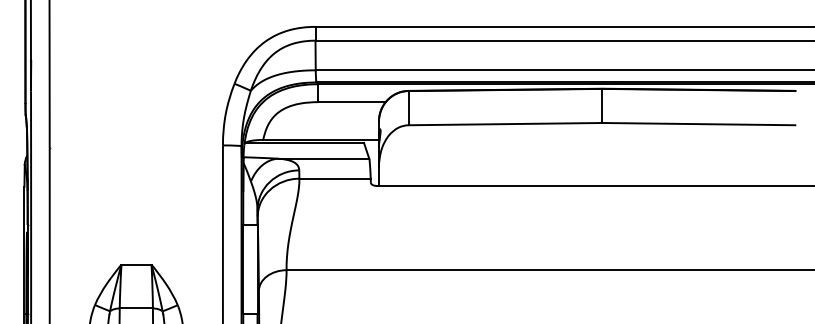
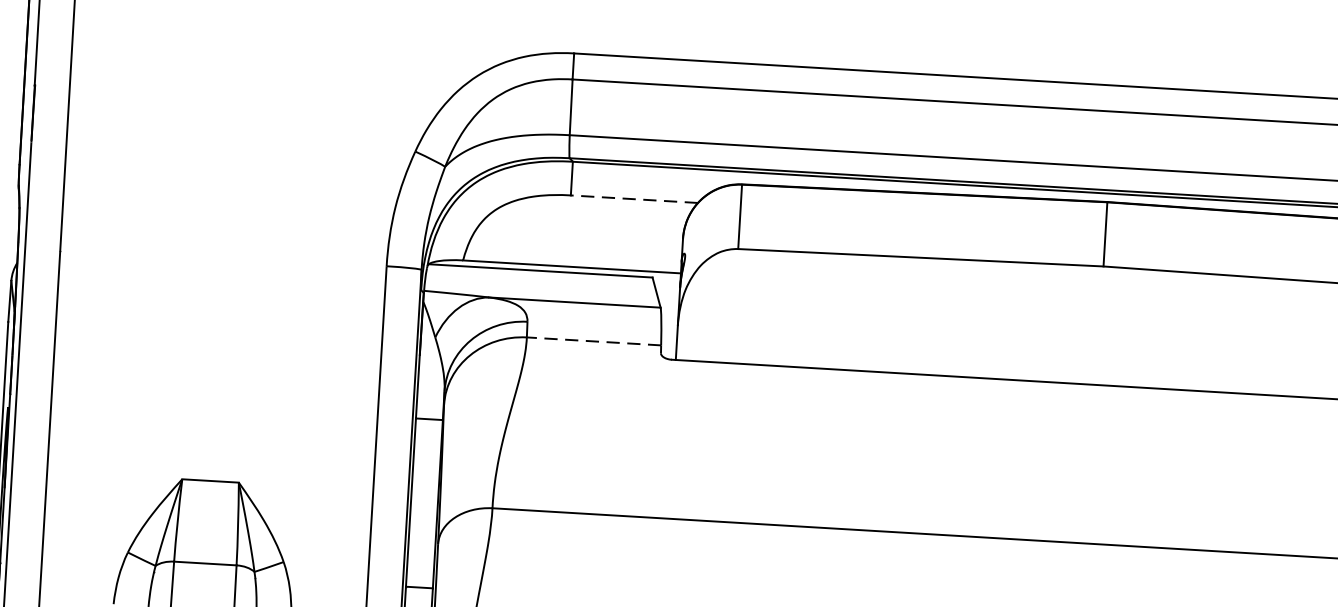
line: (351, 102) -> (633, 199), solid -> dashed
line: (335, 178) -> (594, 341), solid -> dashed

